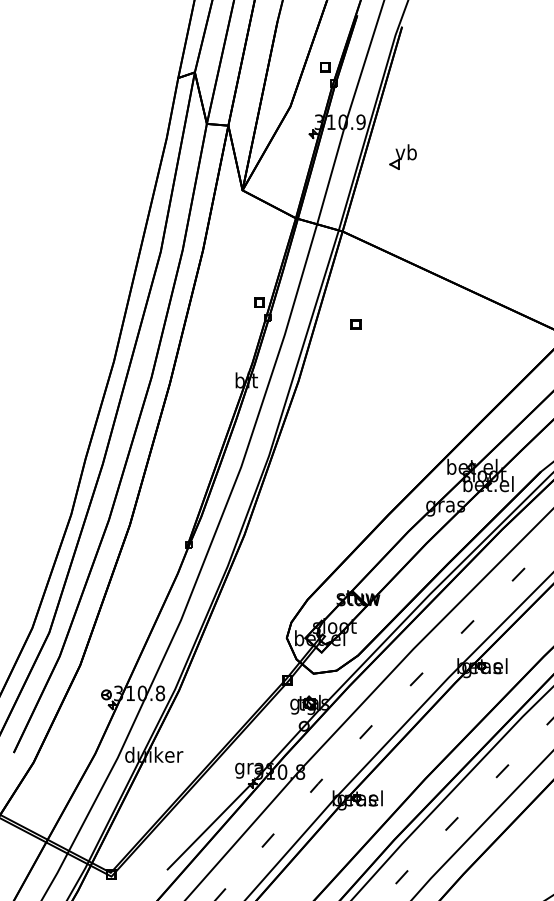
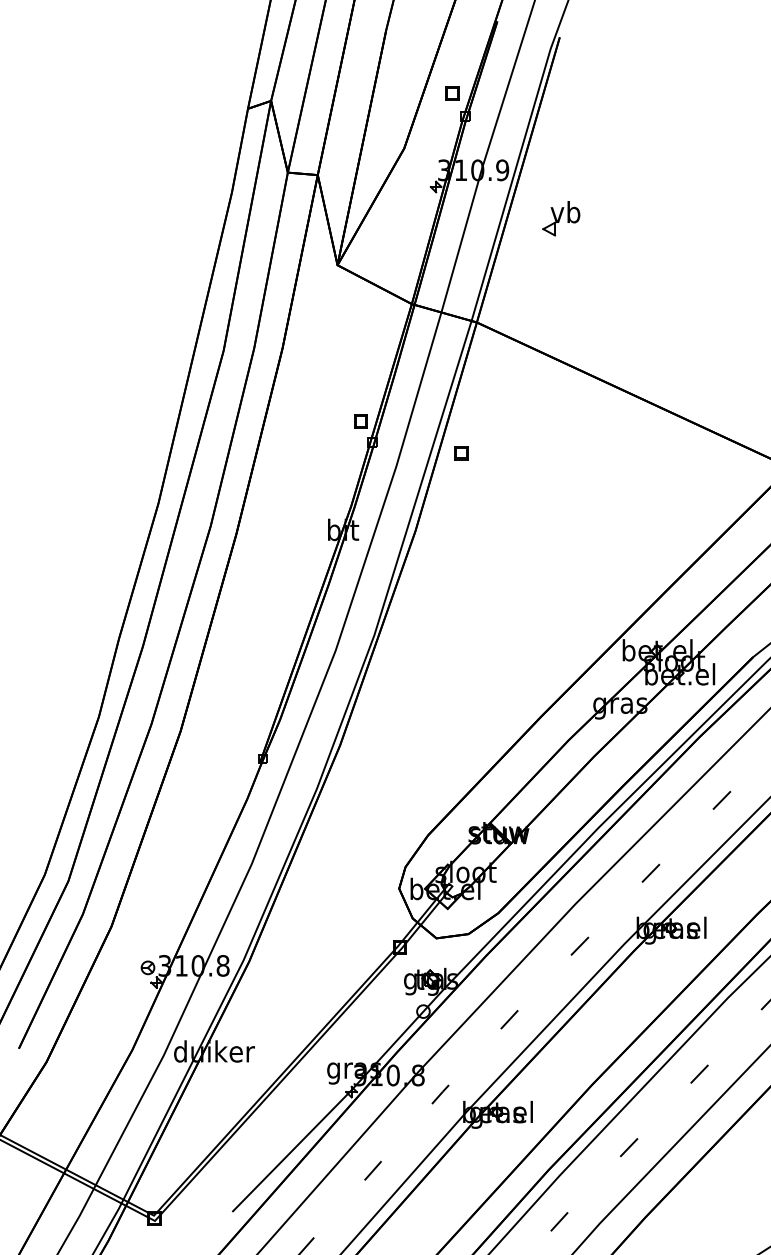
part: (355, 324) -> (461, 453), moved

